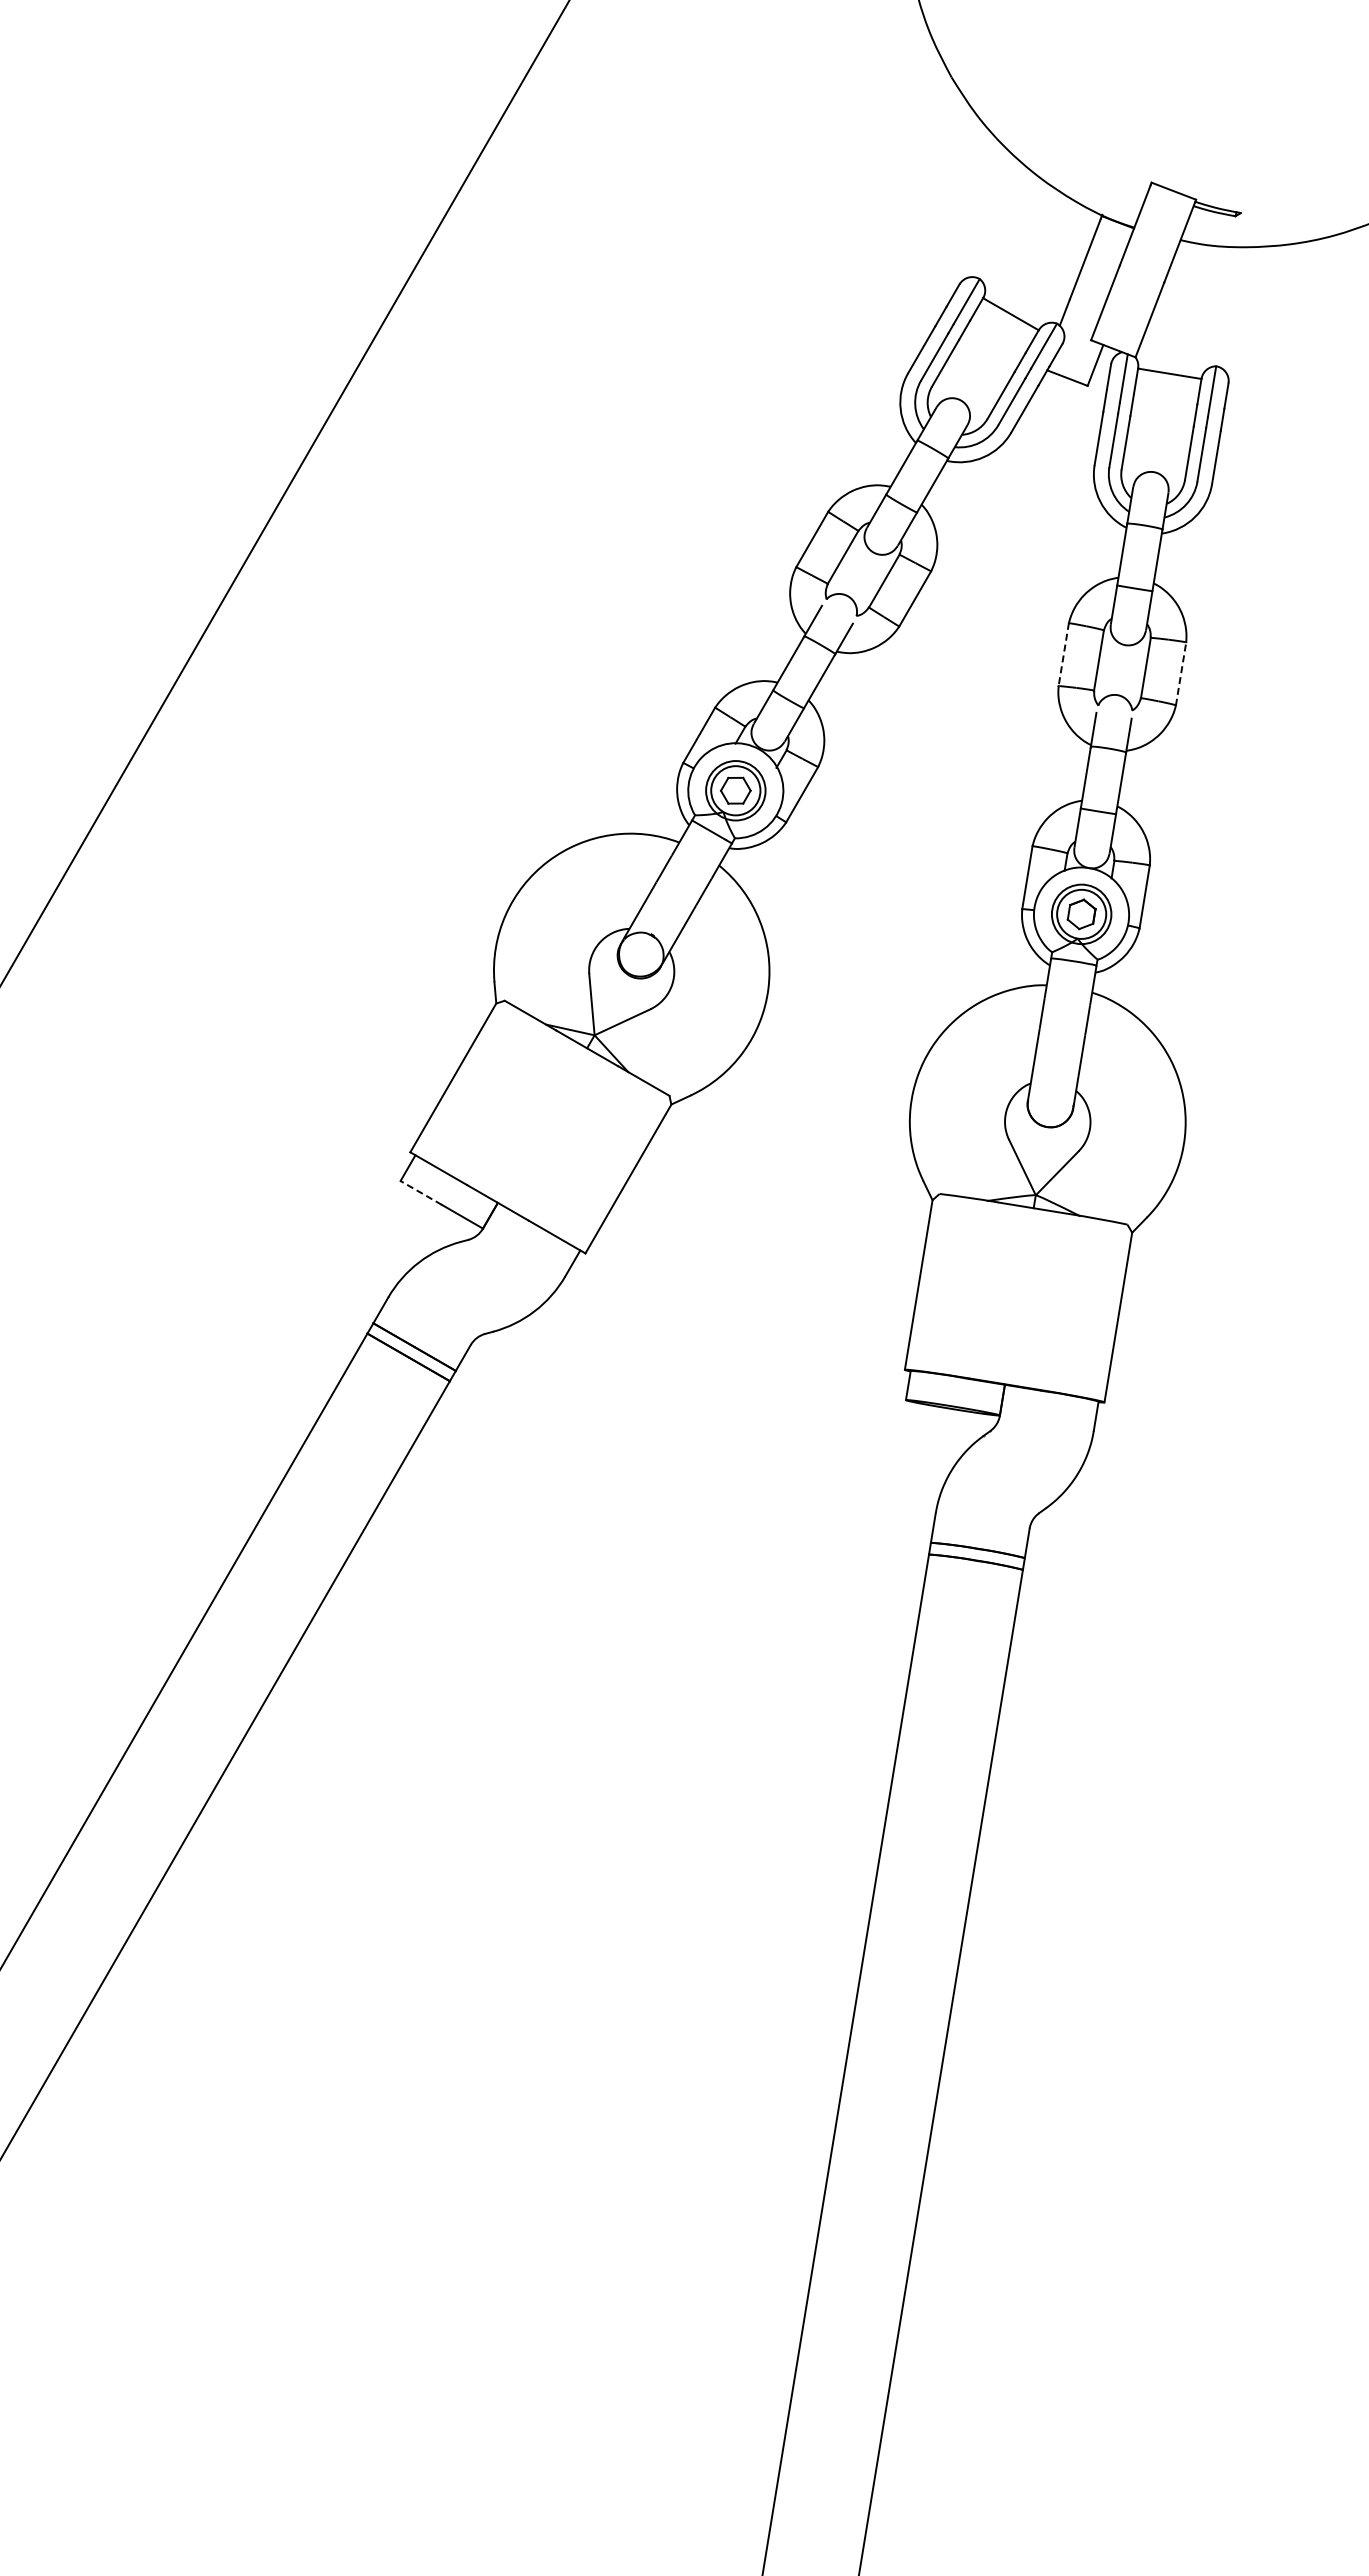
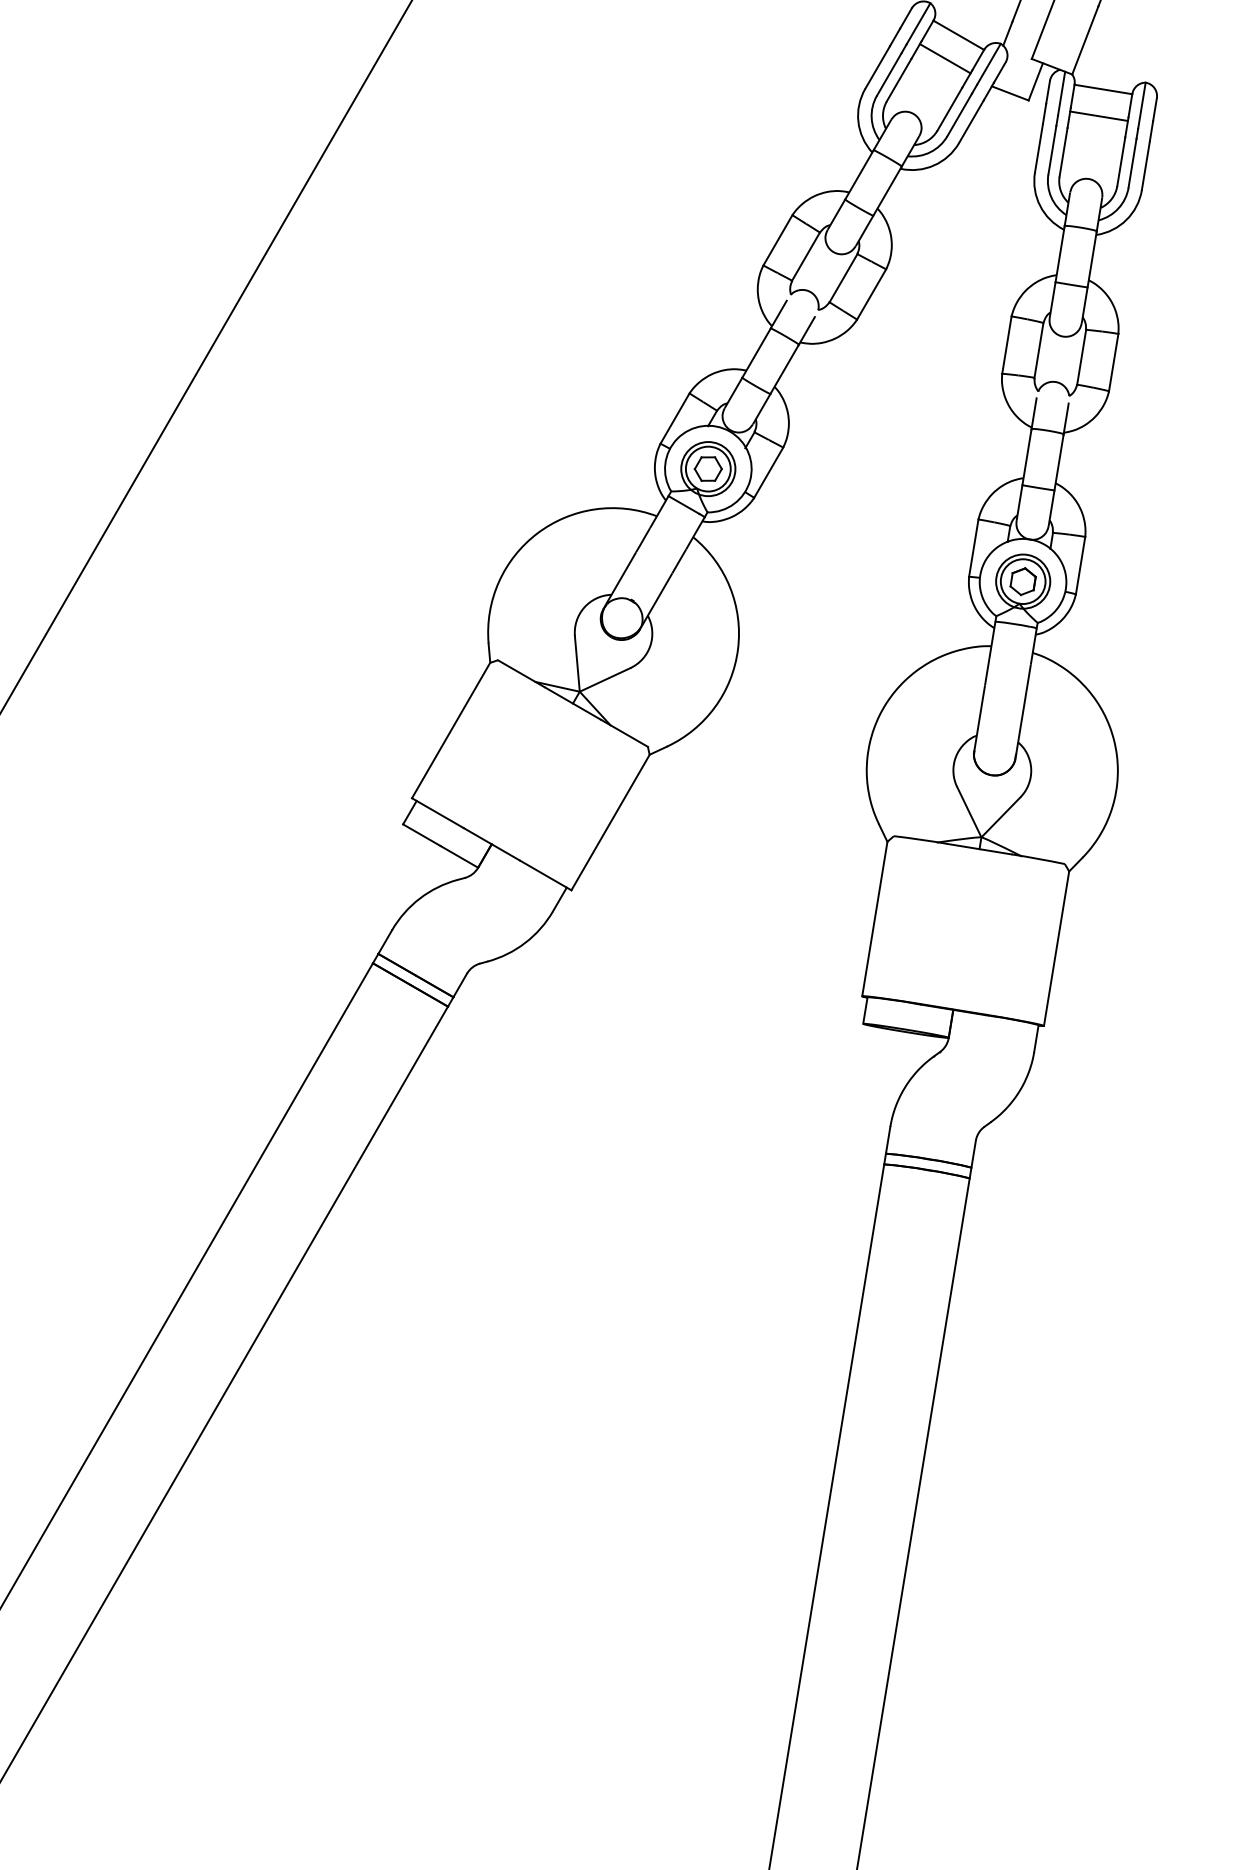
line: (995, 339) -> (944, 58), added
line: (1164, 403) -> (1098, 116), added
line: (1063, 655) -> (1006, 345), dashed -> solid
line: (1181, 673) -> (1114, 362), dashed -> solid
line: (421, 1192) -> (422, 834), dashed -> solid

